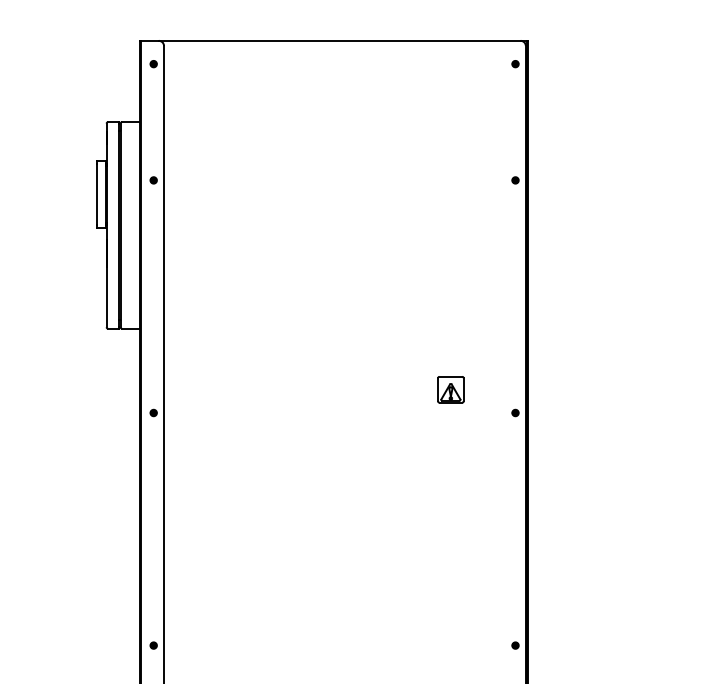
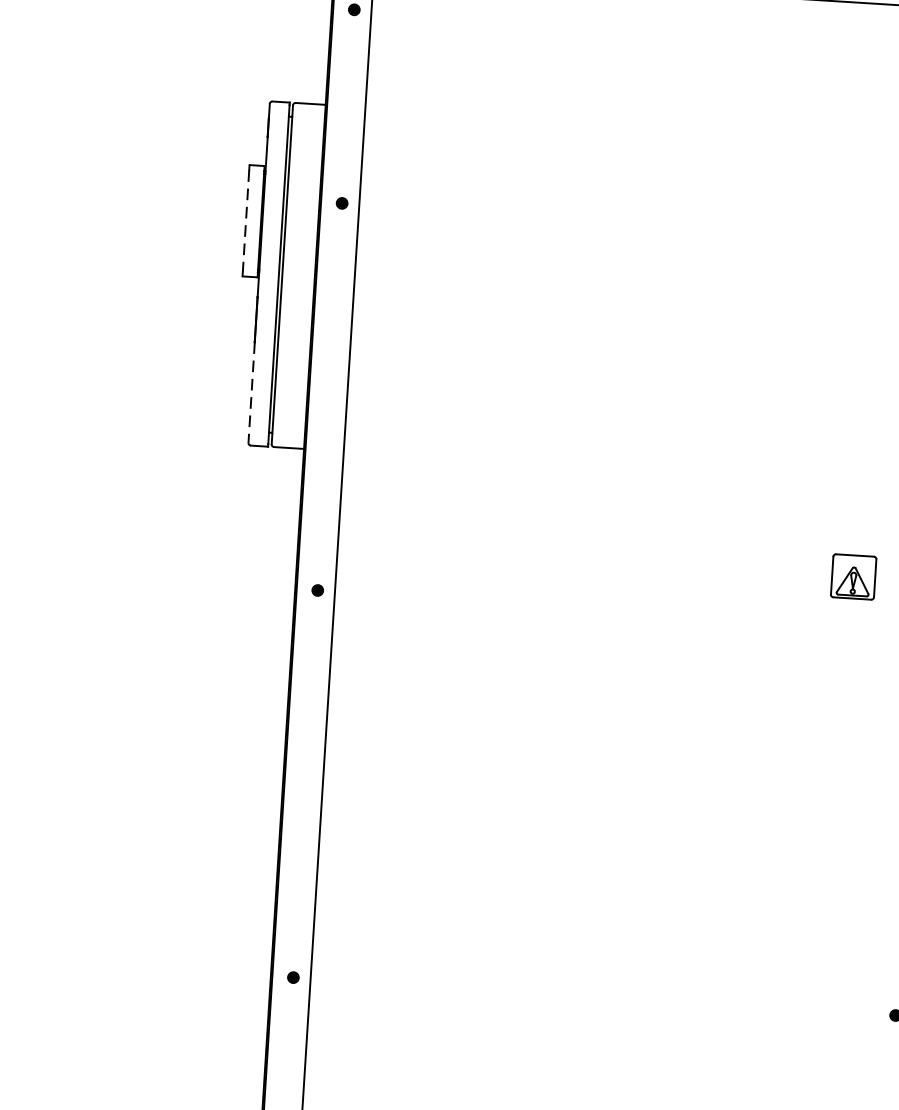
line: (96, 194) -> (245, 220), solid -> dashed
line: (106, 297) -> (251, 393), solid -> dashed
part: (450, 389) -> (853, 576), moved

